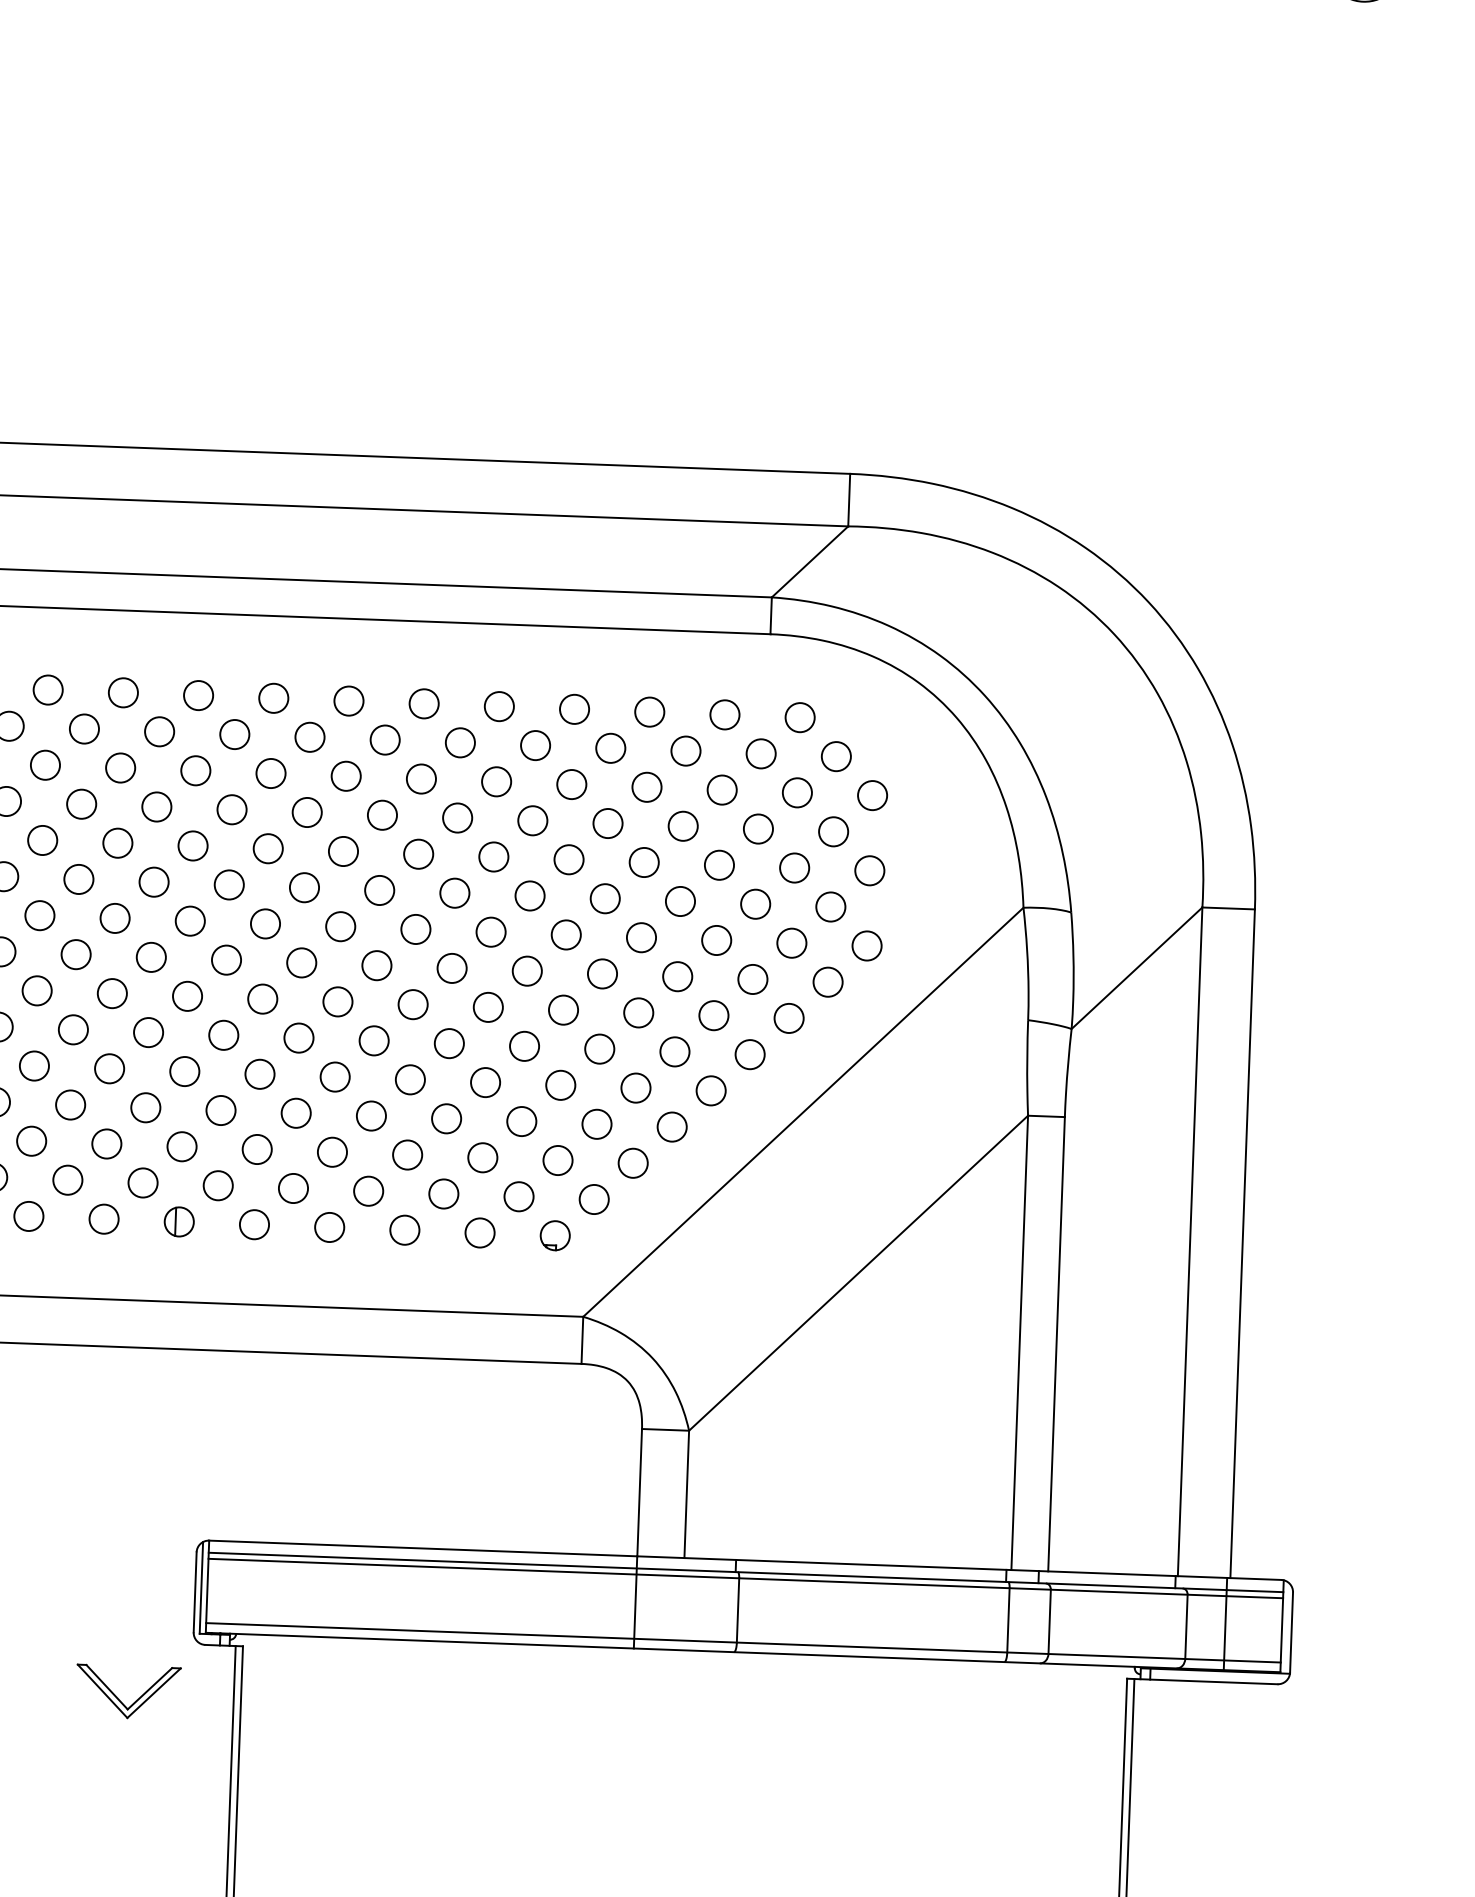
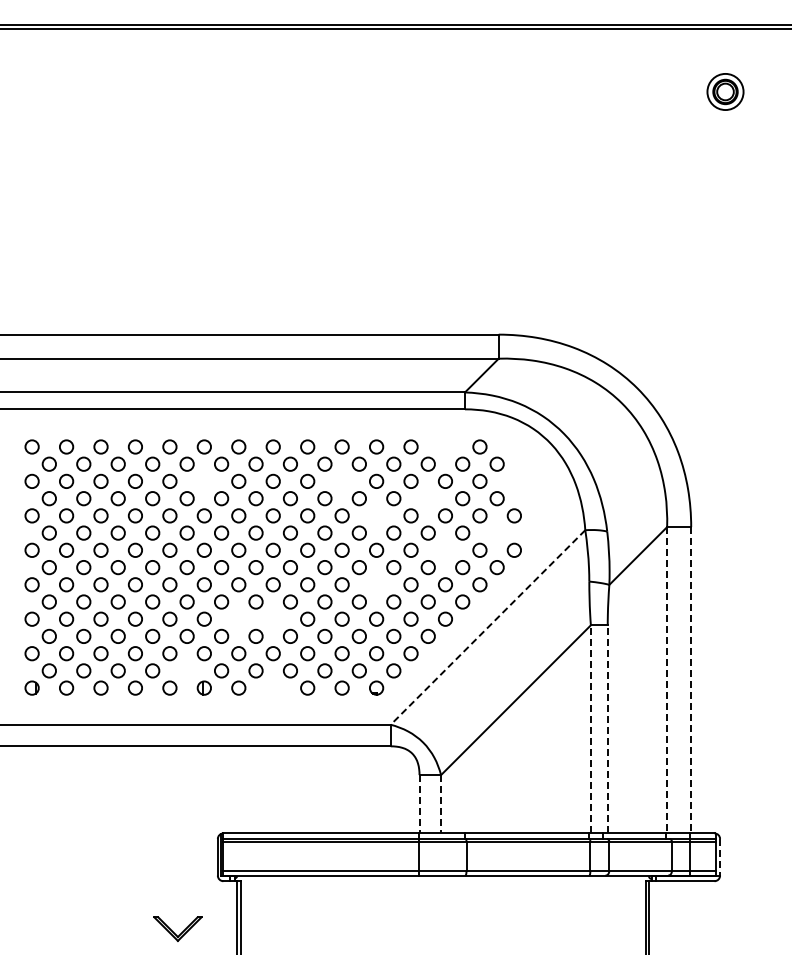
circle: (725, 713) -> (445, 446), removed
circle: (194, 768) -> (203, 480), removed
circle: (495, 779) -> (341, 480), removed
circle: (870, 793) -> (513, 480), removed
circle: (681, 825) -> (427, 498), removed
circle: (568, 858) -> (376, 515), removed
circle: (829, 905) -> (496, 532), removed
circle: (716, 938) -> (445, 549), removed
circle: (563, 1009) -> (376, 584), removed
circle: (259, 1072) -> (238, 618), removed
circle: (333, 1075) -> (272, 618), removed
line: (804, 1112) -> (488, 627), solid -> dashed
circle: (141, 1182) -> (186, 670), removed
circle: (328, 1226) -> (272, 687), removed
line: (1190, 1242) -> (667, 680), solid -> dashed
line: (1243, 1244) -> (691, 680), solid -> dashed
line: (1018, 1340) -> (590, 728), solid -> dashed
line: (1056, 1342) -> (607, 728), solid -> dashed
line: (639, 1493) -> (419, 804), solid -> dashed
line: (687, 1494) -> (441, 804), solid -> dashed
line: (1292, 1632) -> (720, 857), solid -> dashed
part: (127, 1690) -> (177, 928), moved

